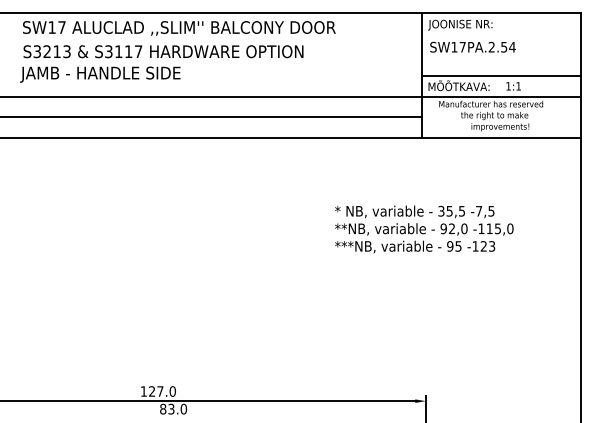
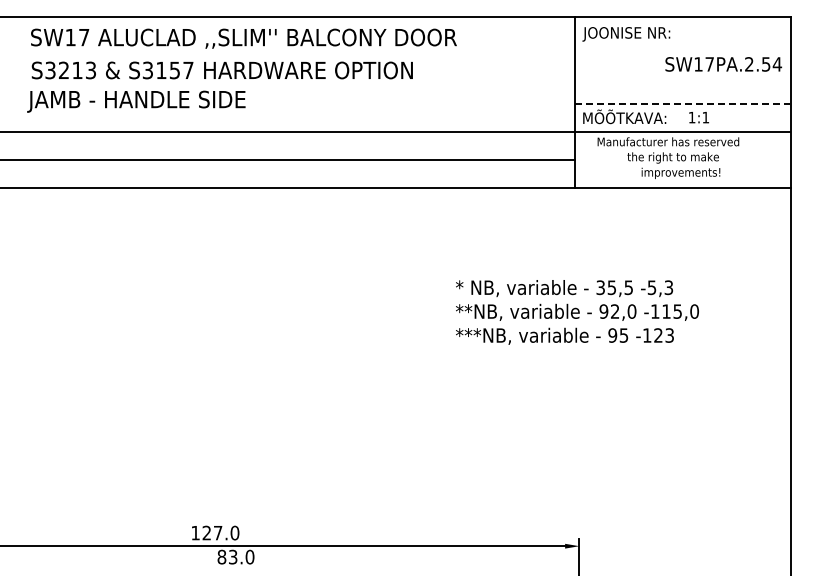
text: (472, 47) -> (723, 64), moved
text: (128, 51) -> (174, 70), S3117 -> S3157
line: (501, 76) -> (682, 104), solid -> dashed
text: (485, 211) -> (660, 287), -7,5 -> -5,3

